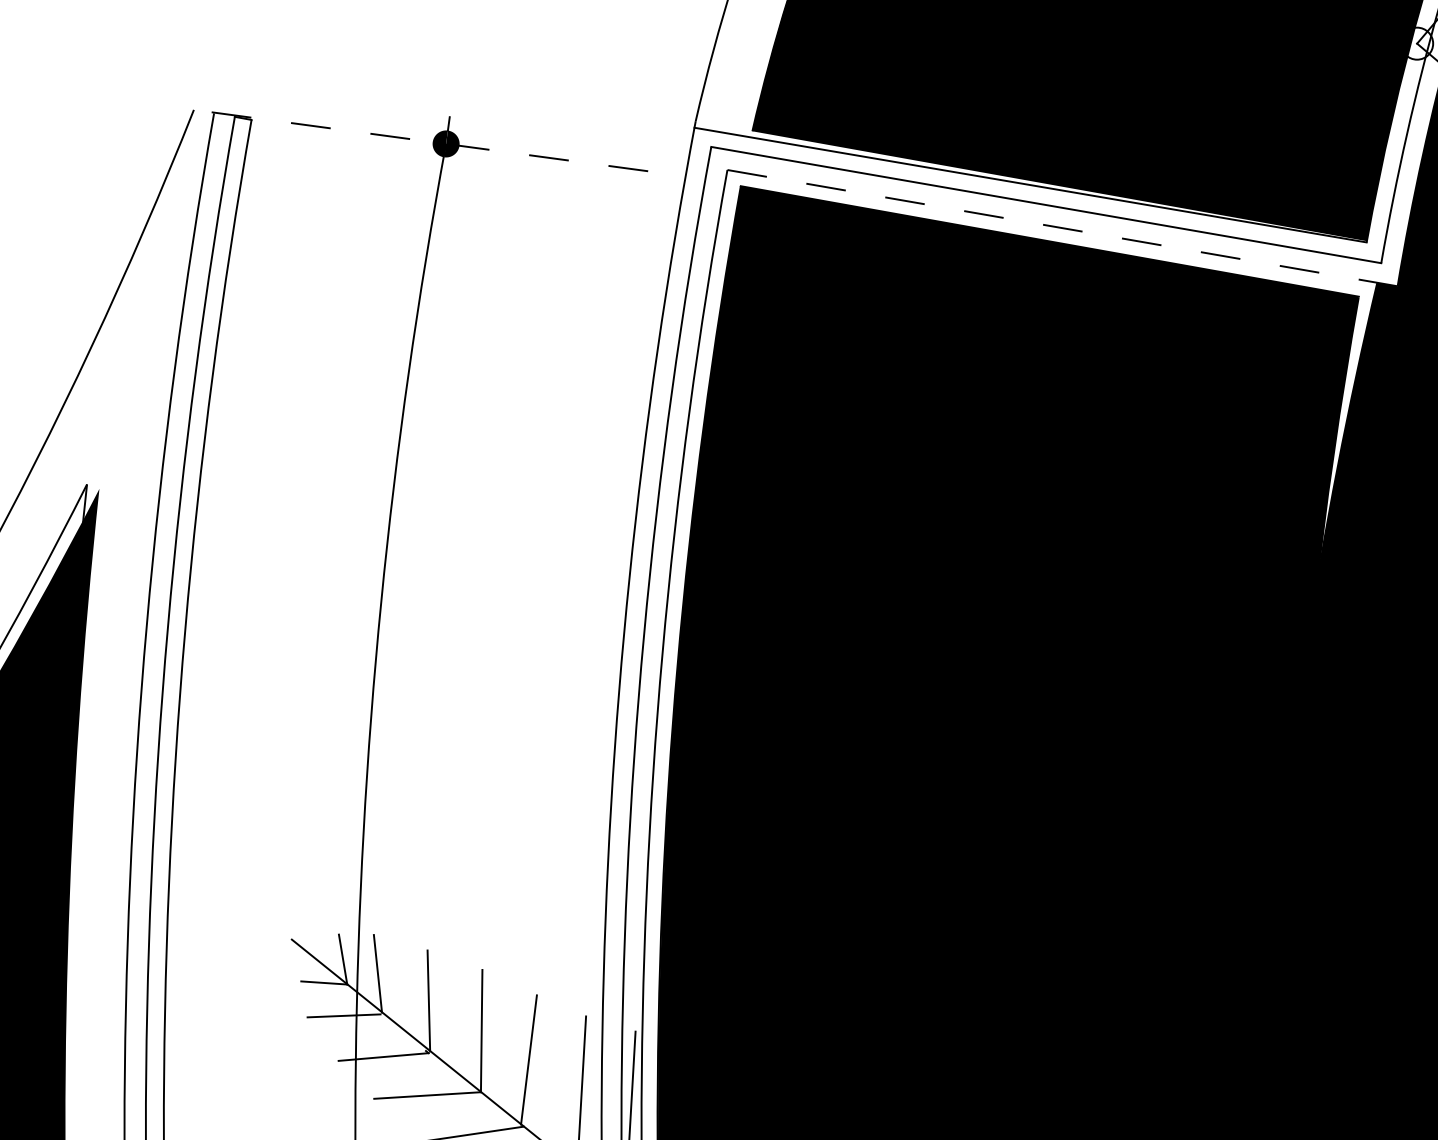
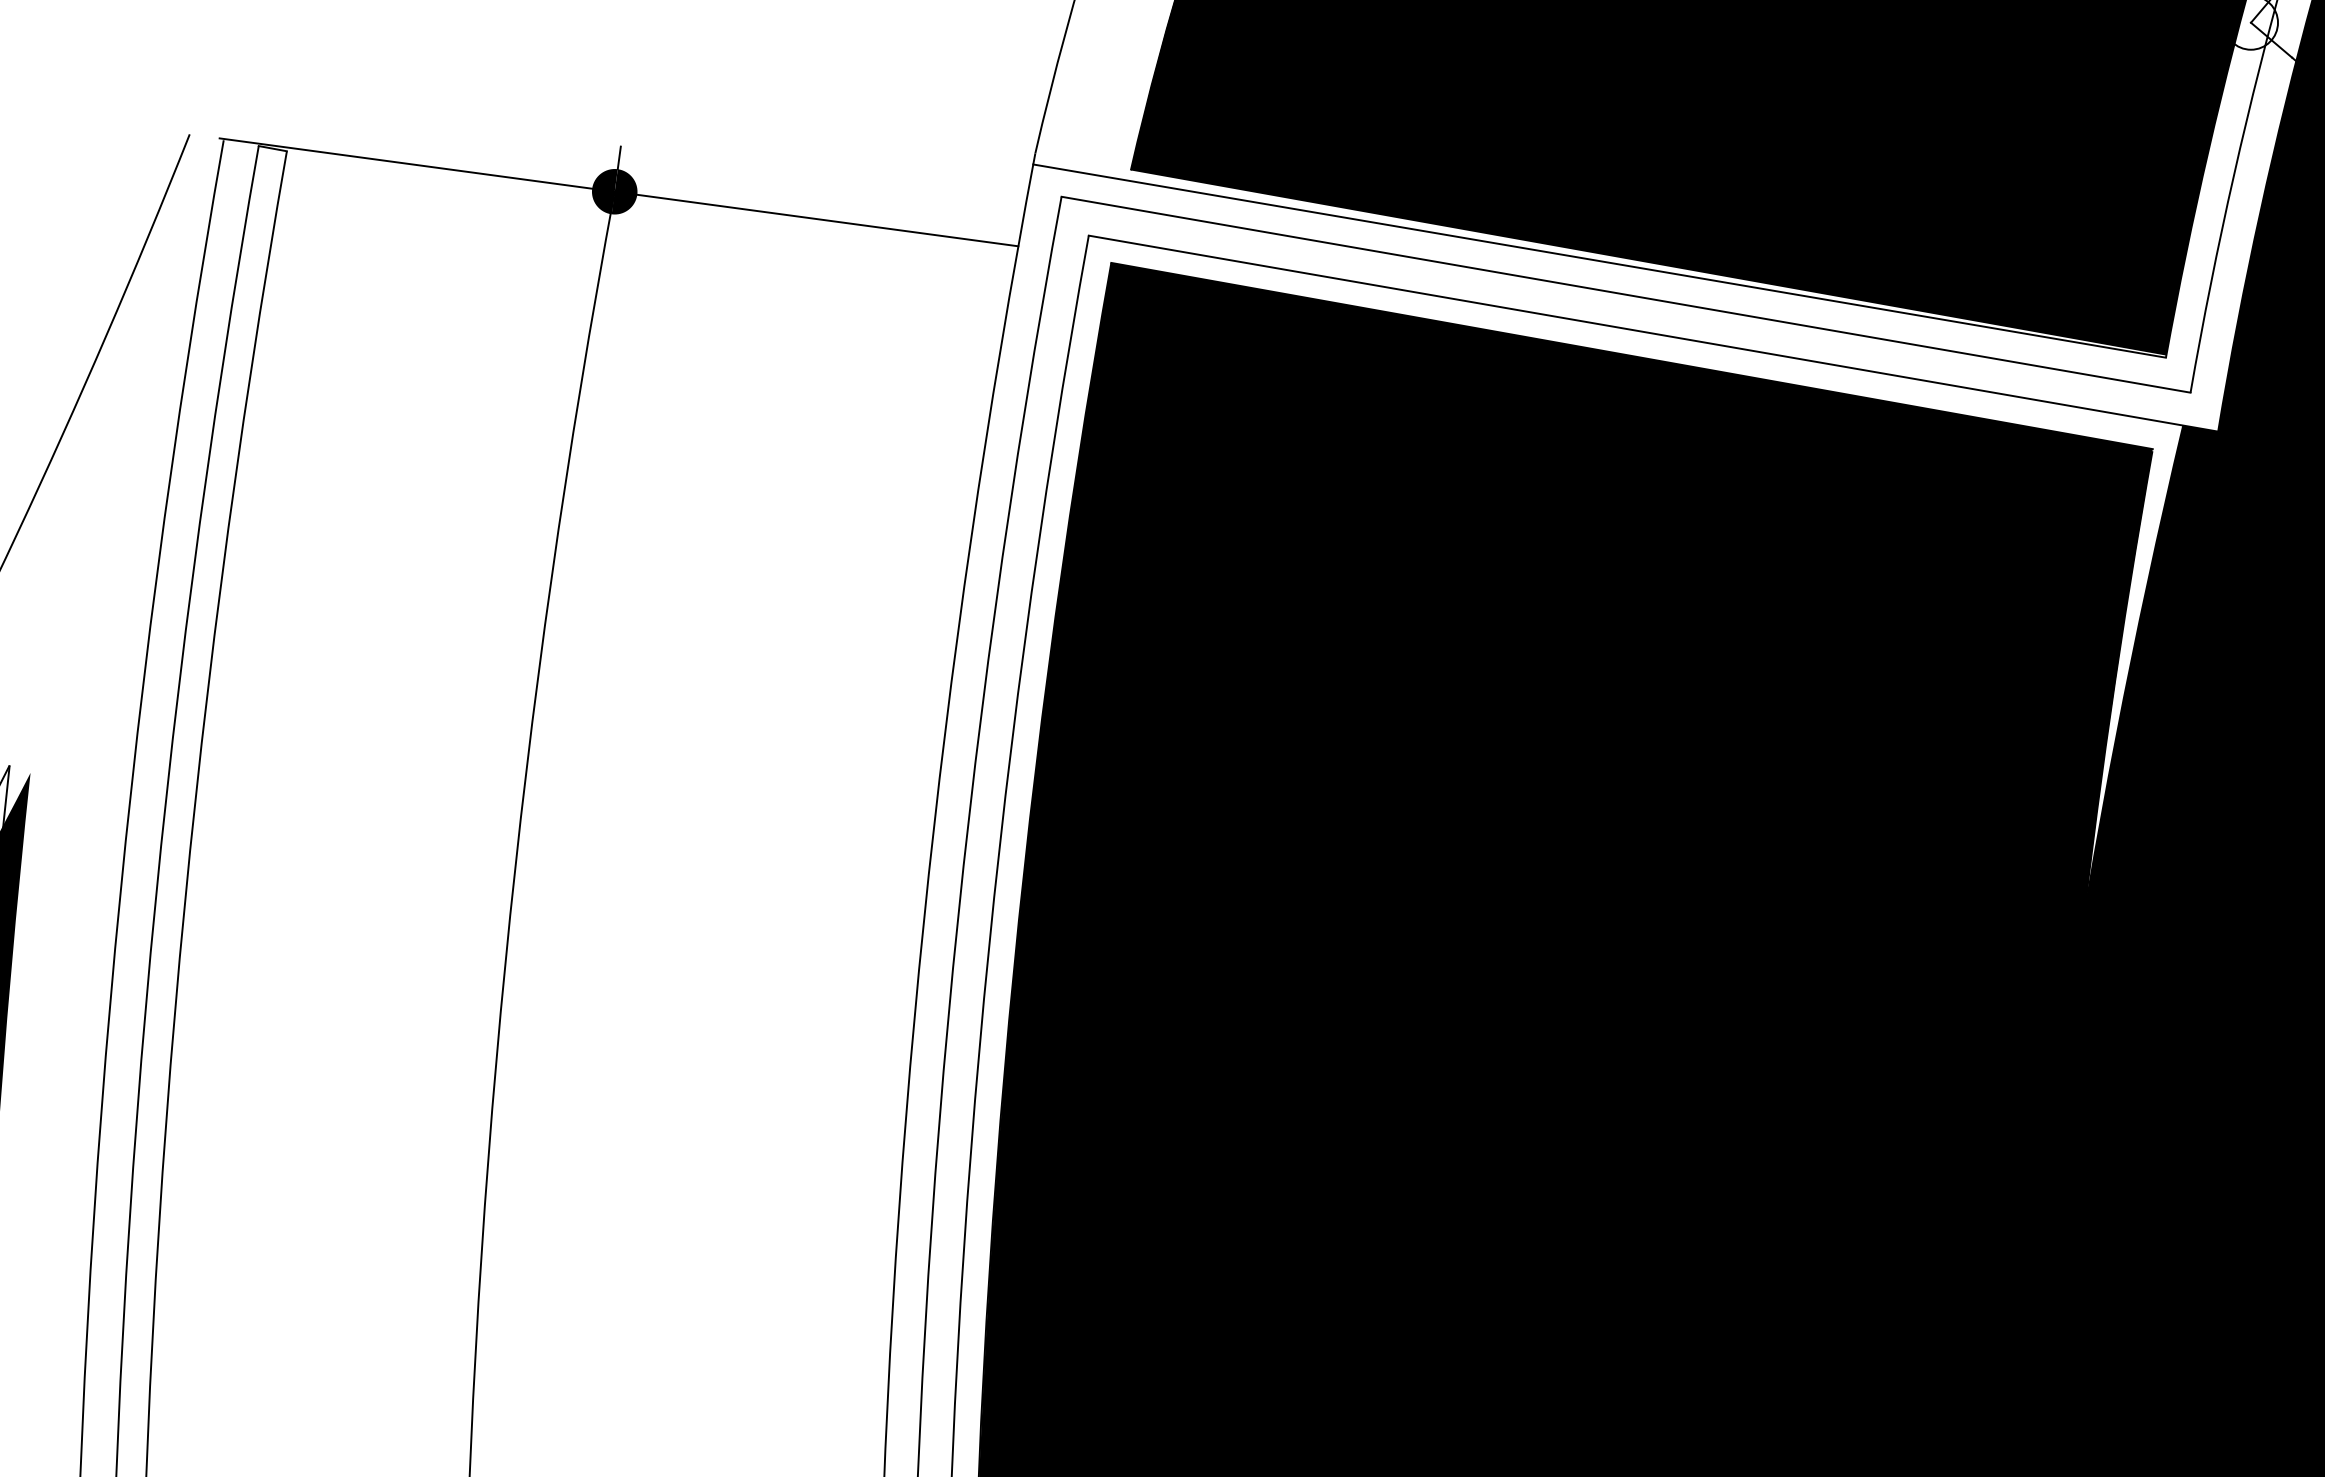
line: (449, 144) -> (620, 192), dashed -> solid
line: (1063, 228) -> (1655, 334), dashed -> solid

